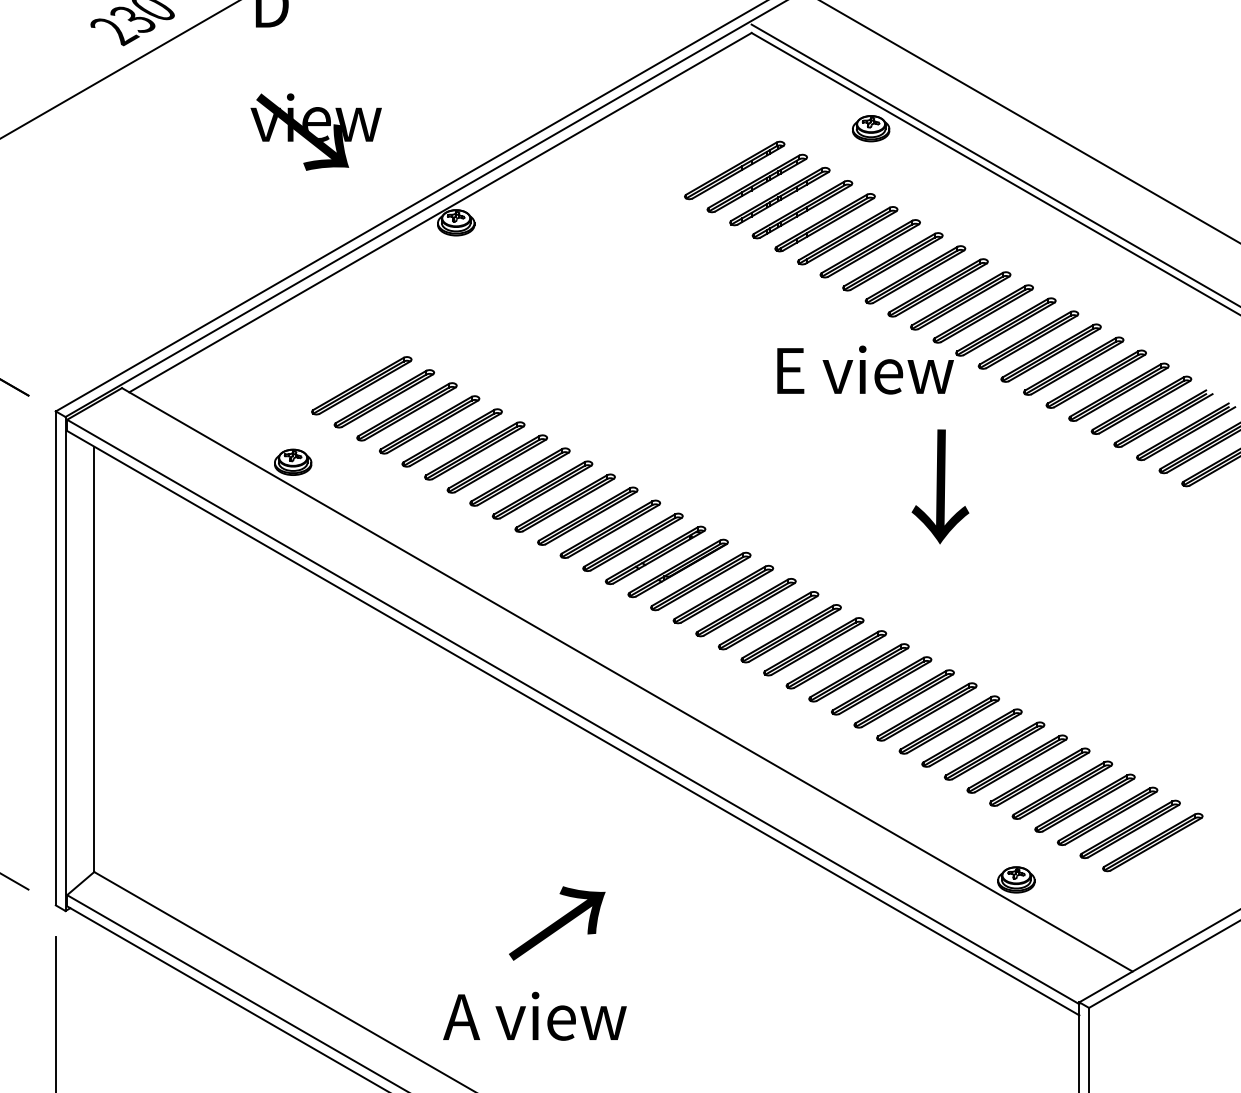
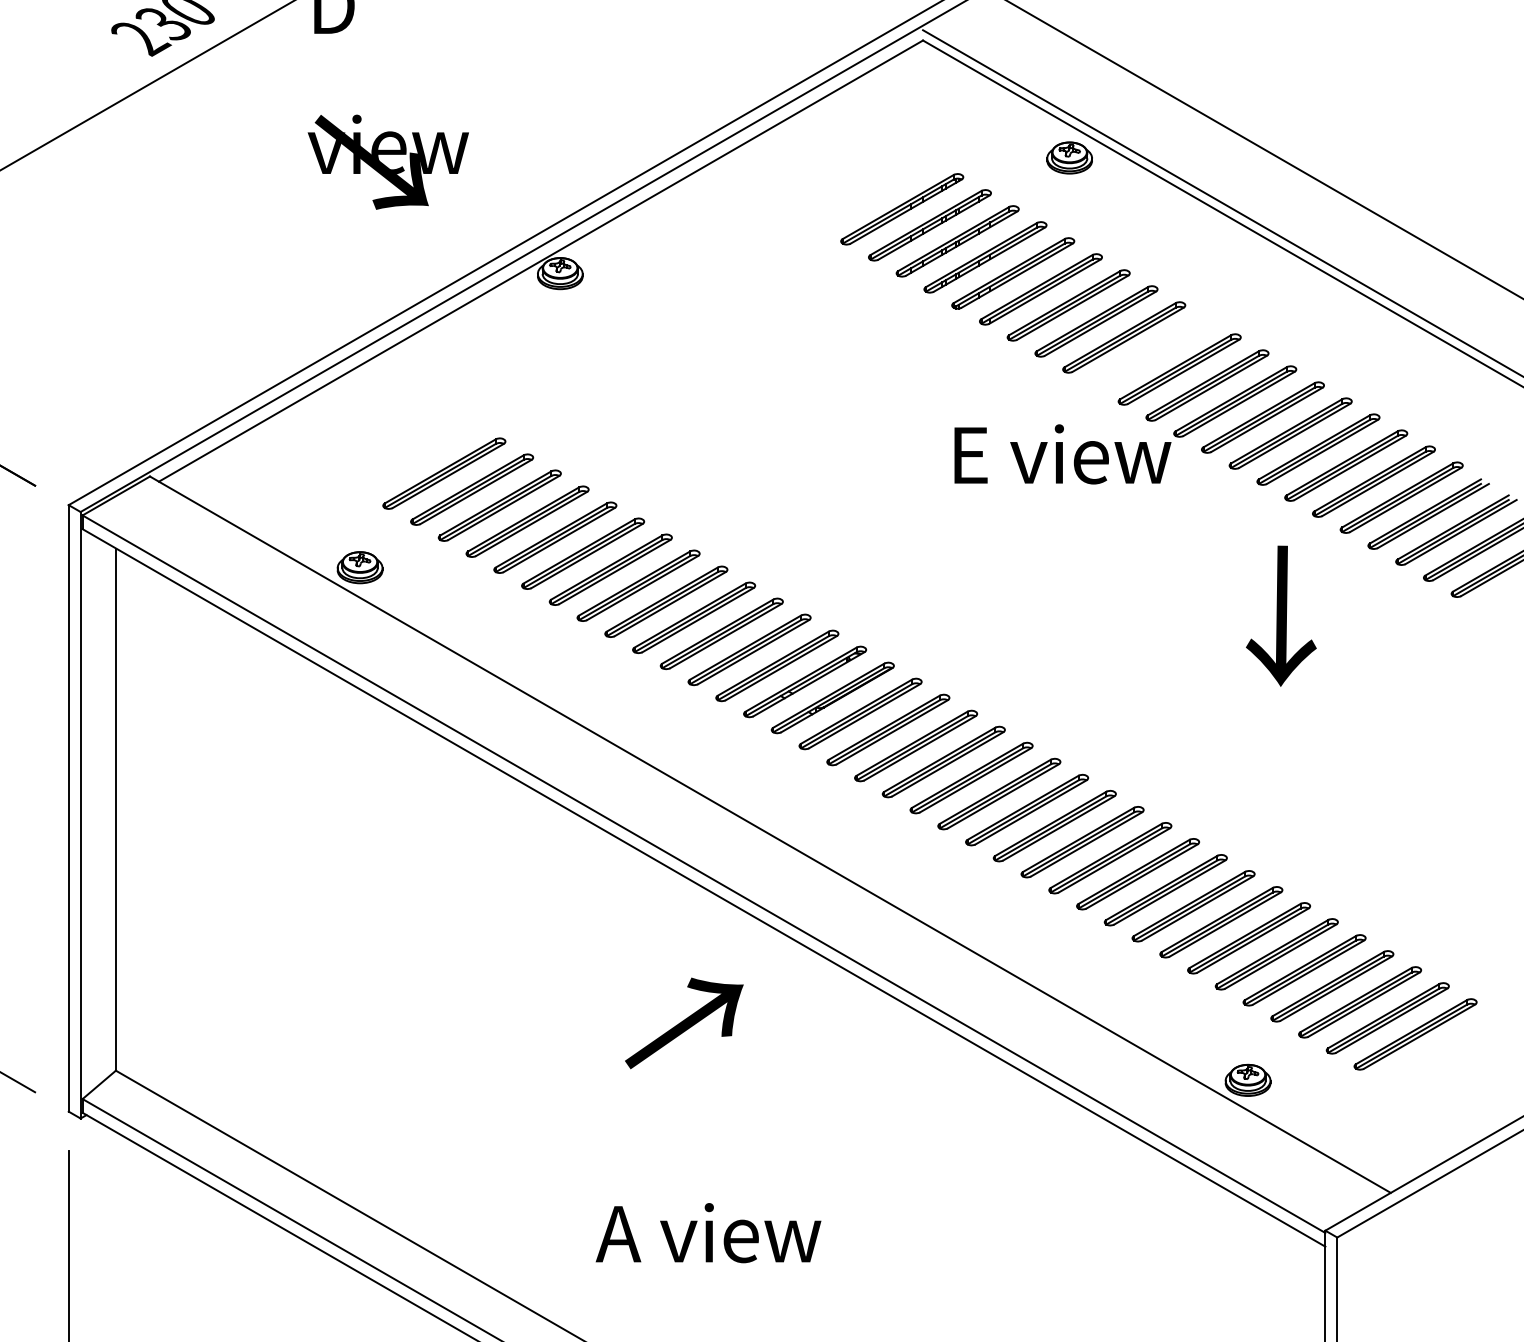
part: (937, 287) -> (1151, 352), removed
text: (940, 486) -> (1281, 615), moved
text: (557, 923) -> (684, 1023), moved
text: (534, 1015) -> (707, 1232), moved

